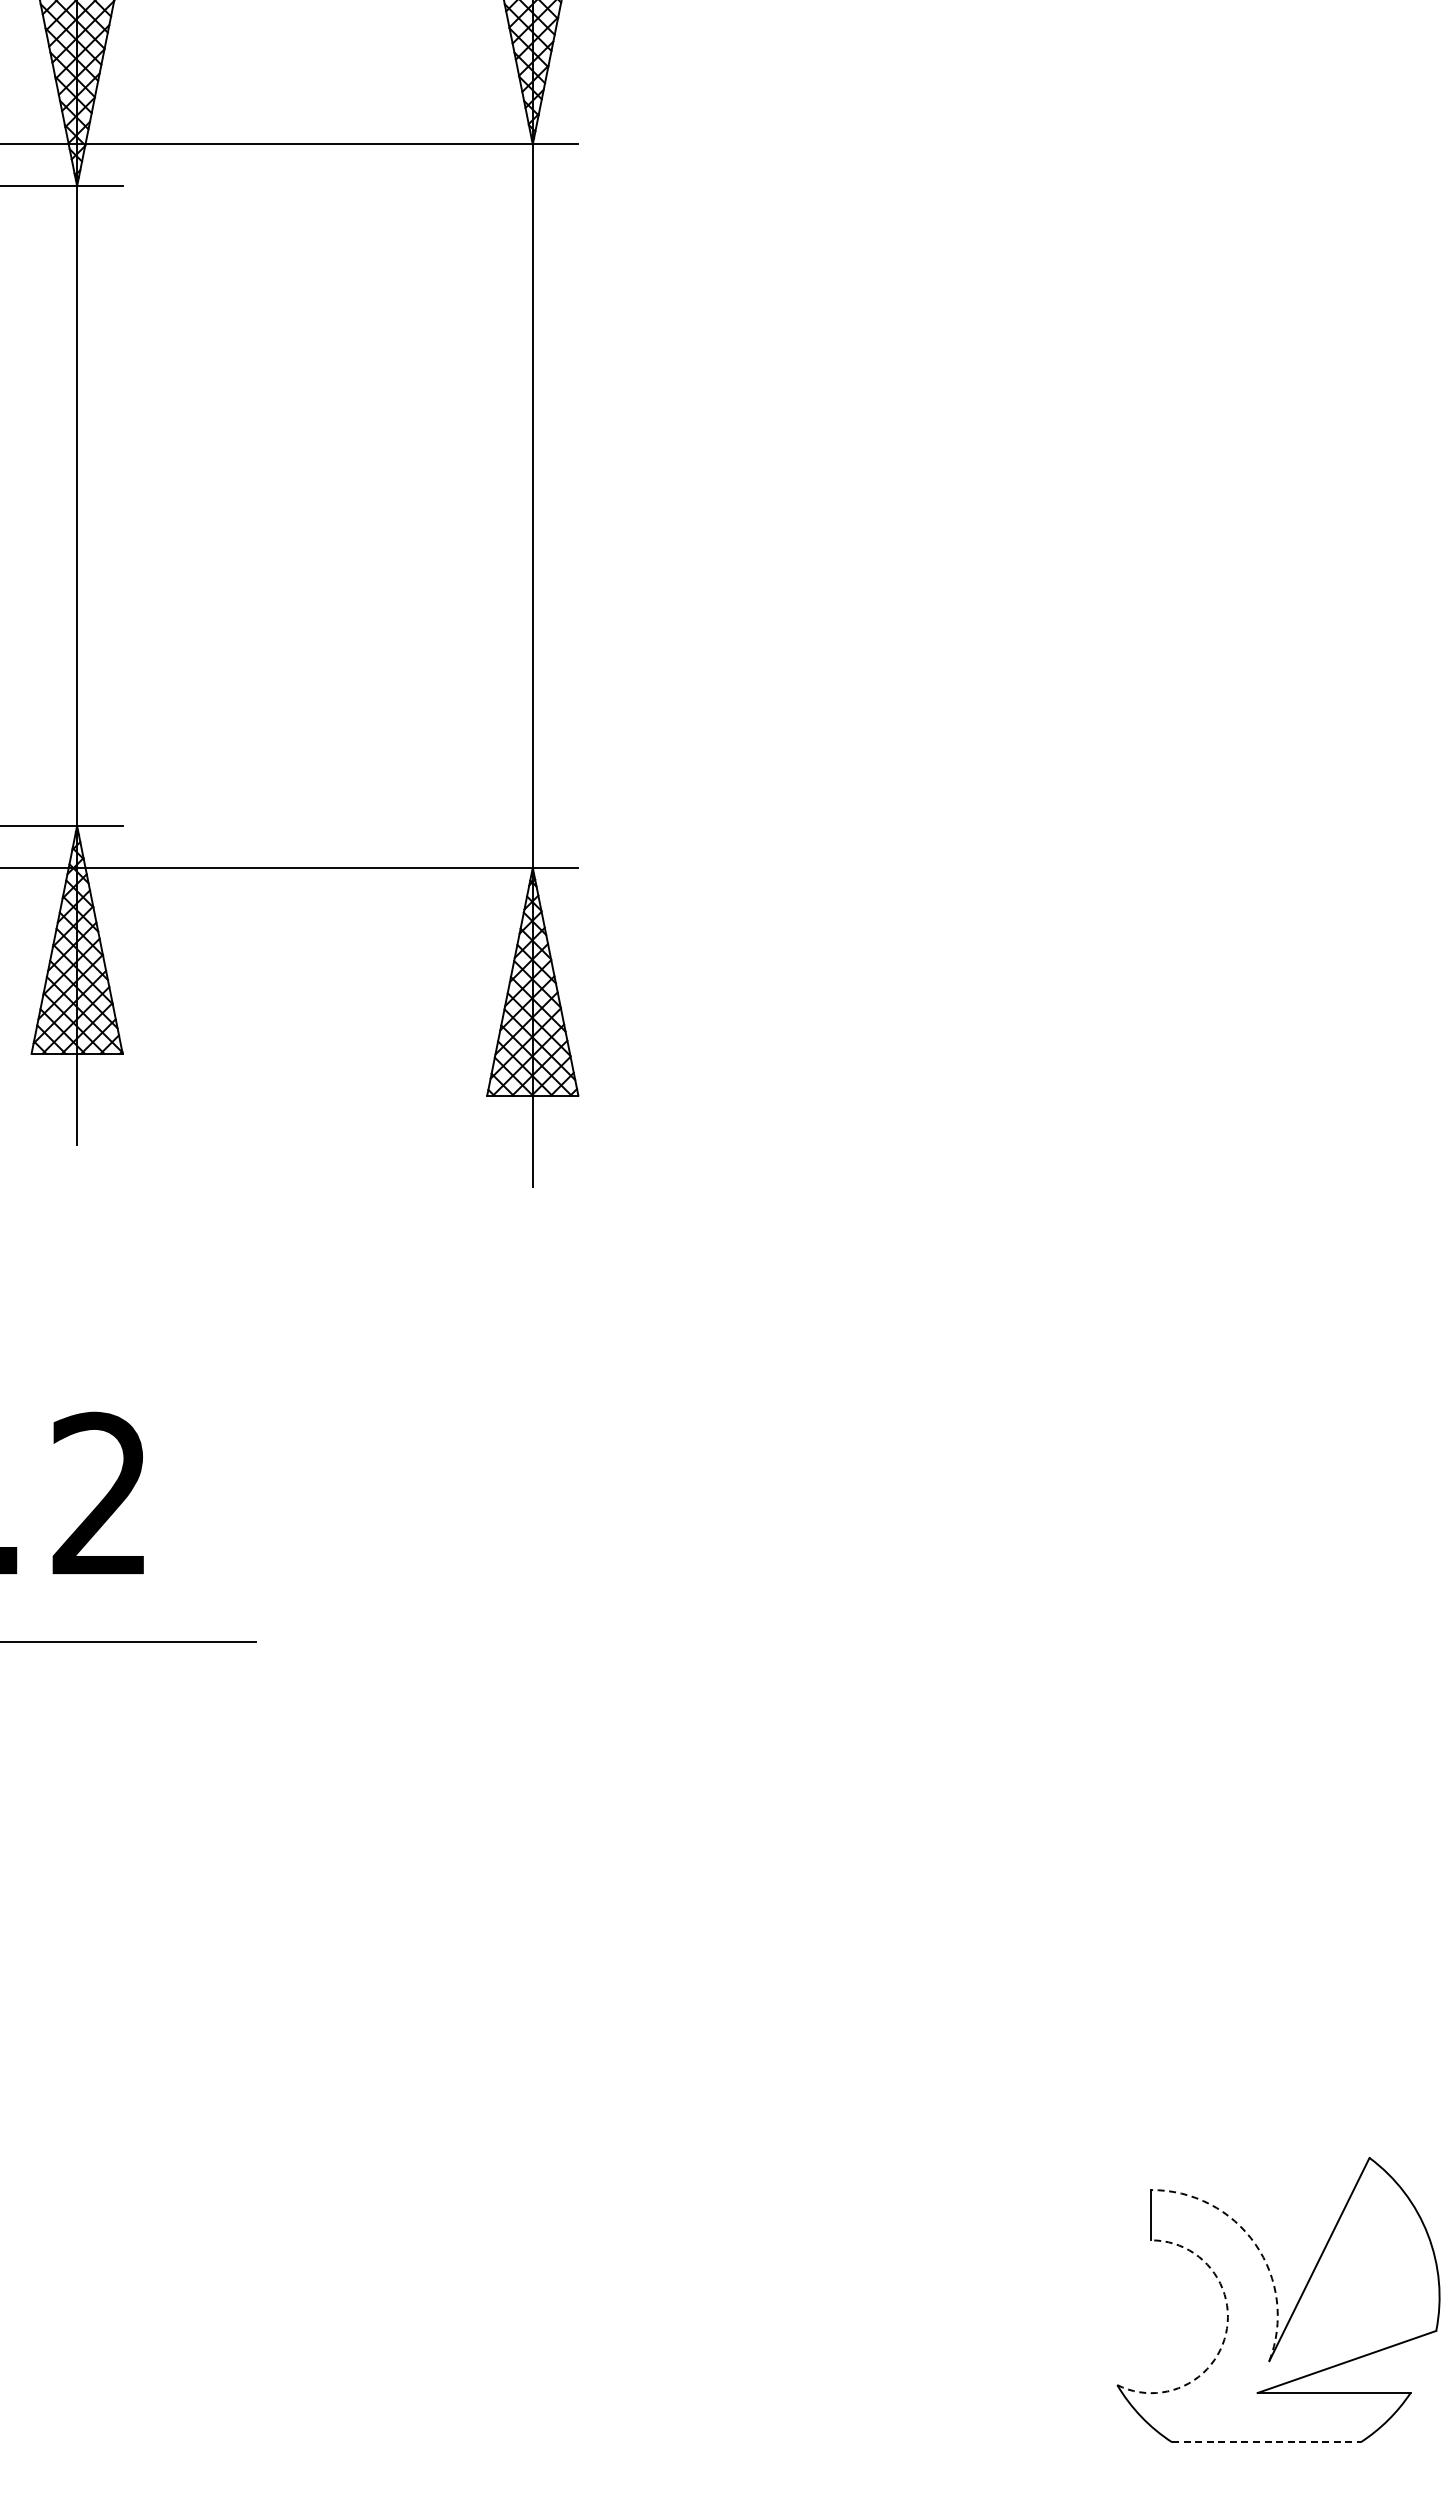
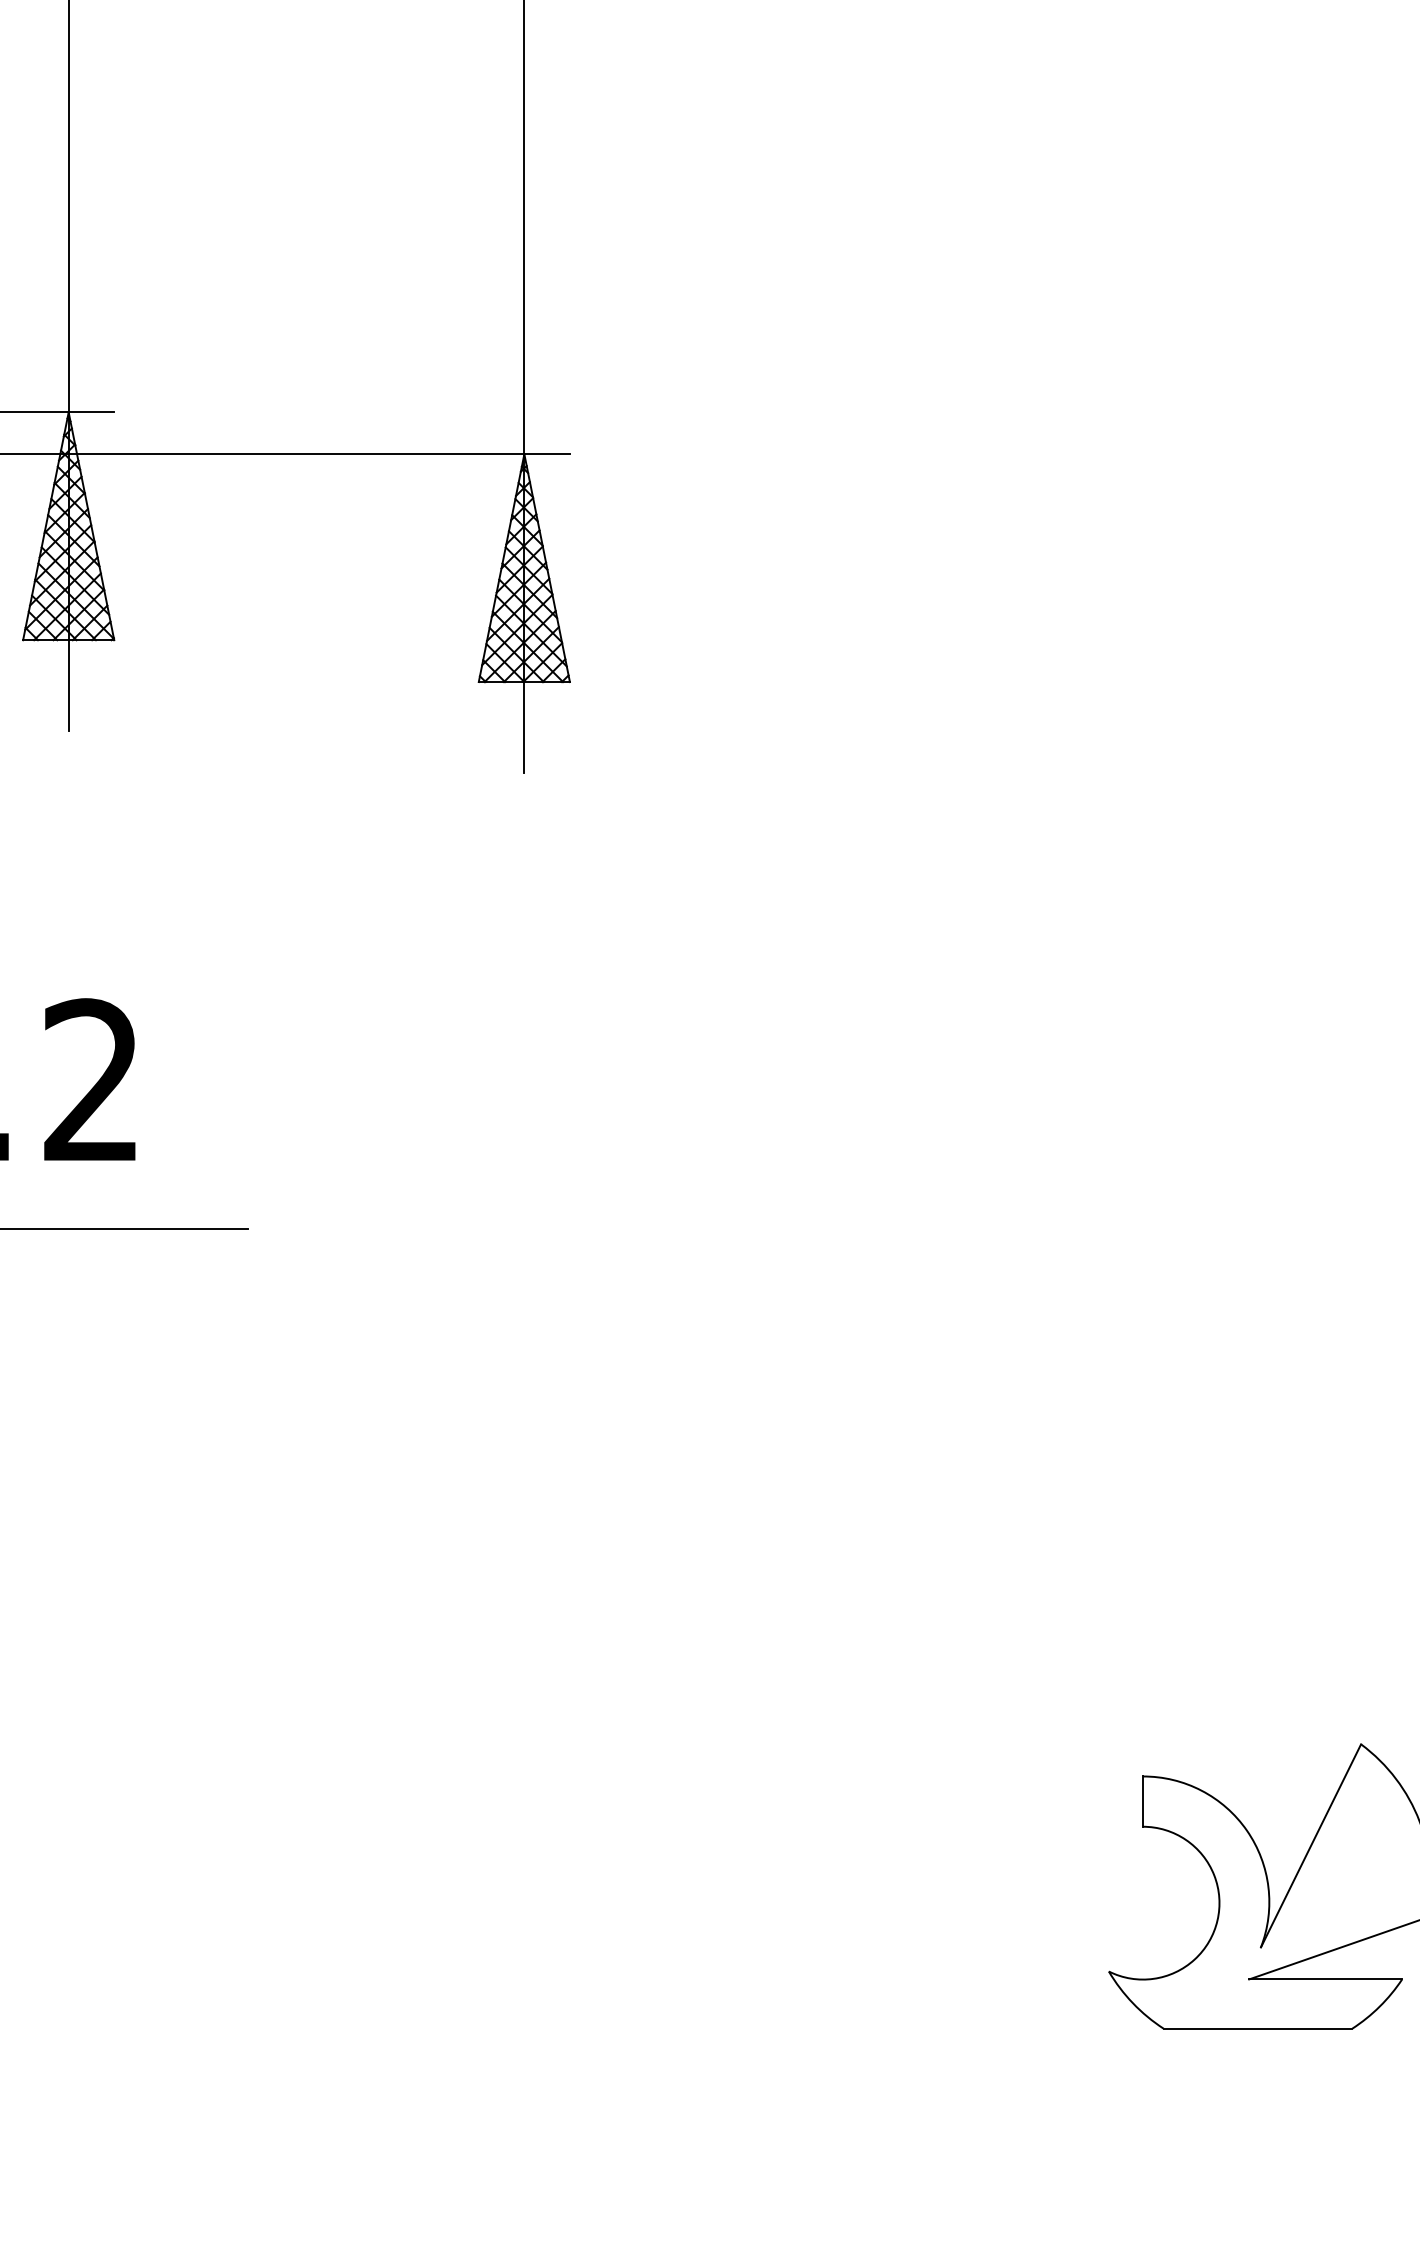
arc: (1255, 2244) -> (1247, 1830), dashed -> solid
arc: (1225, 2334) -> (1217, 1920), dashed -> solid
line: (1266, 2442) -> (1258, 2028), dashed -> solid

